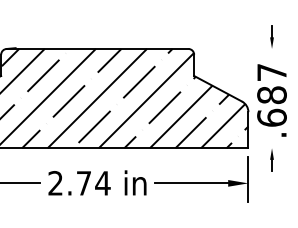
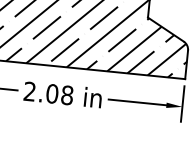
text: (93, 183) -> (59, 94), 2.74 -> 2.08

